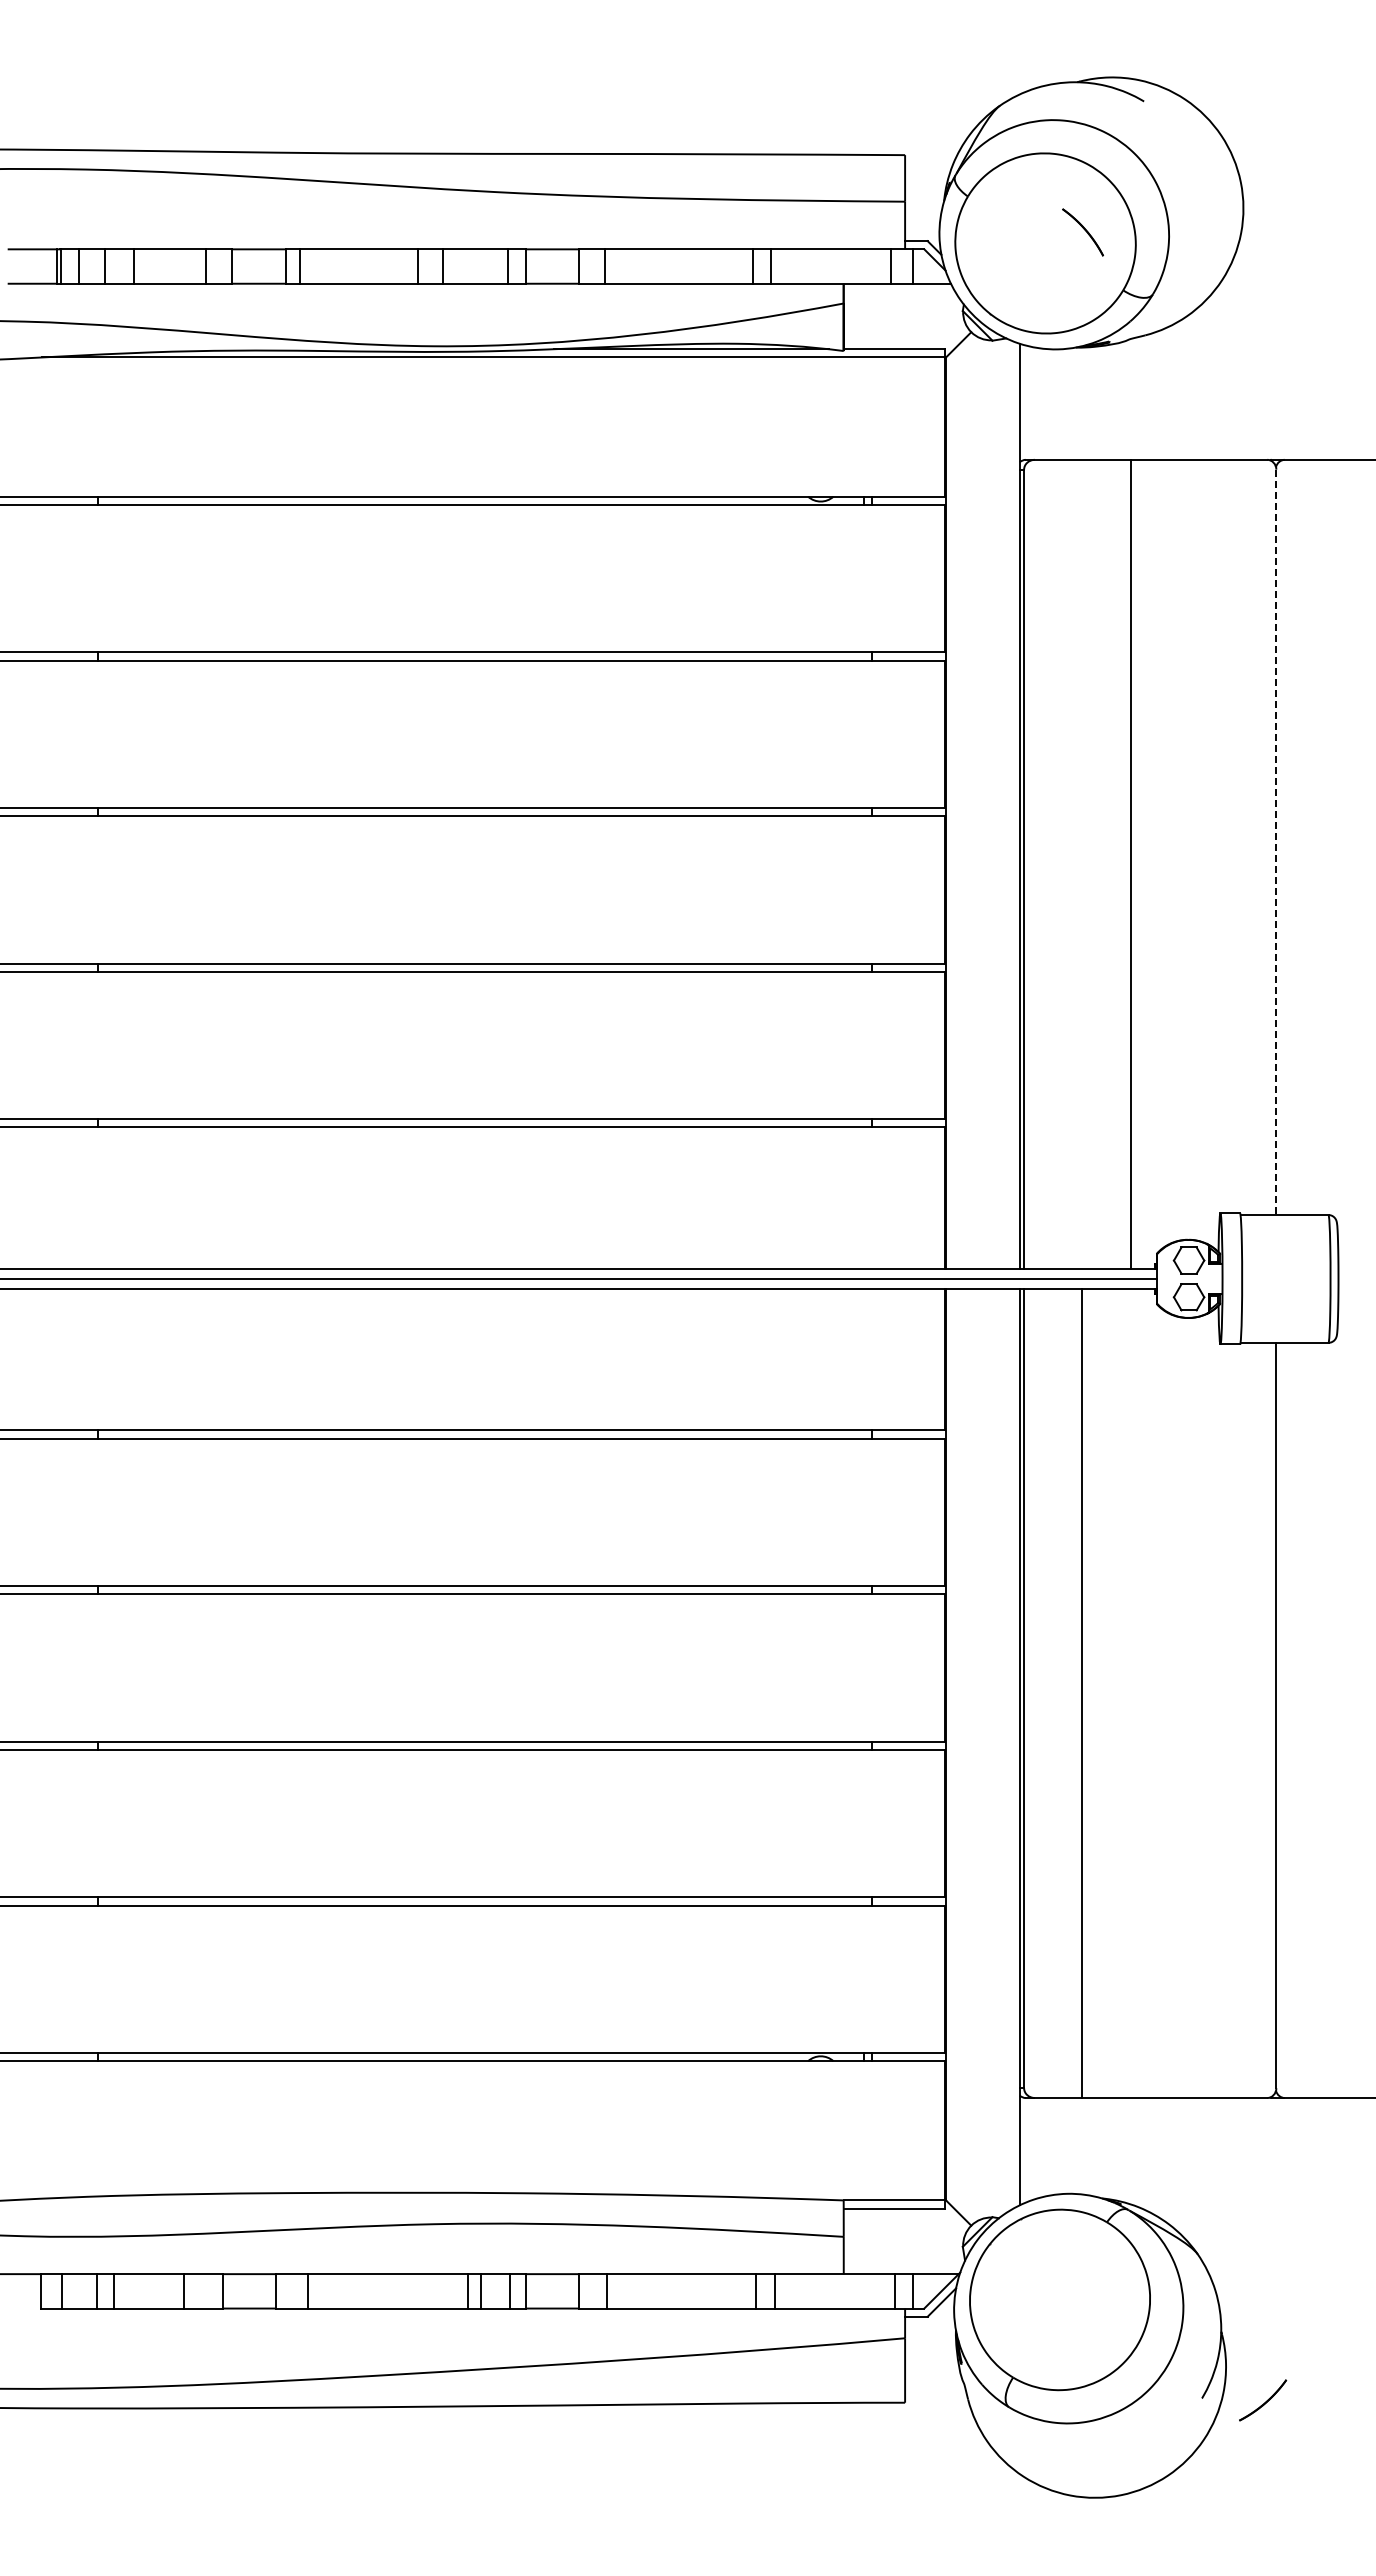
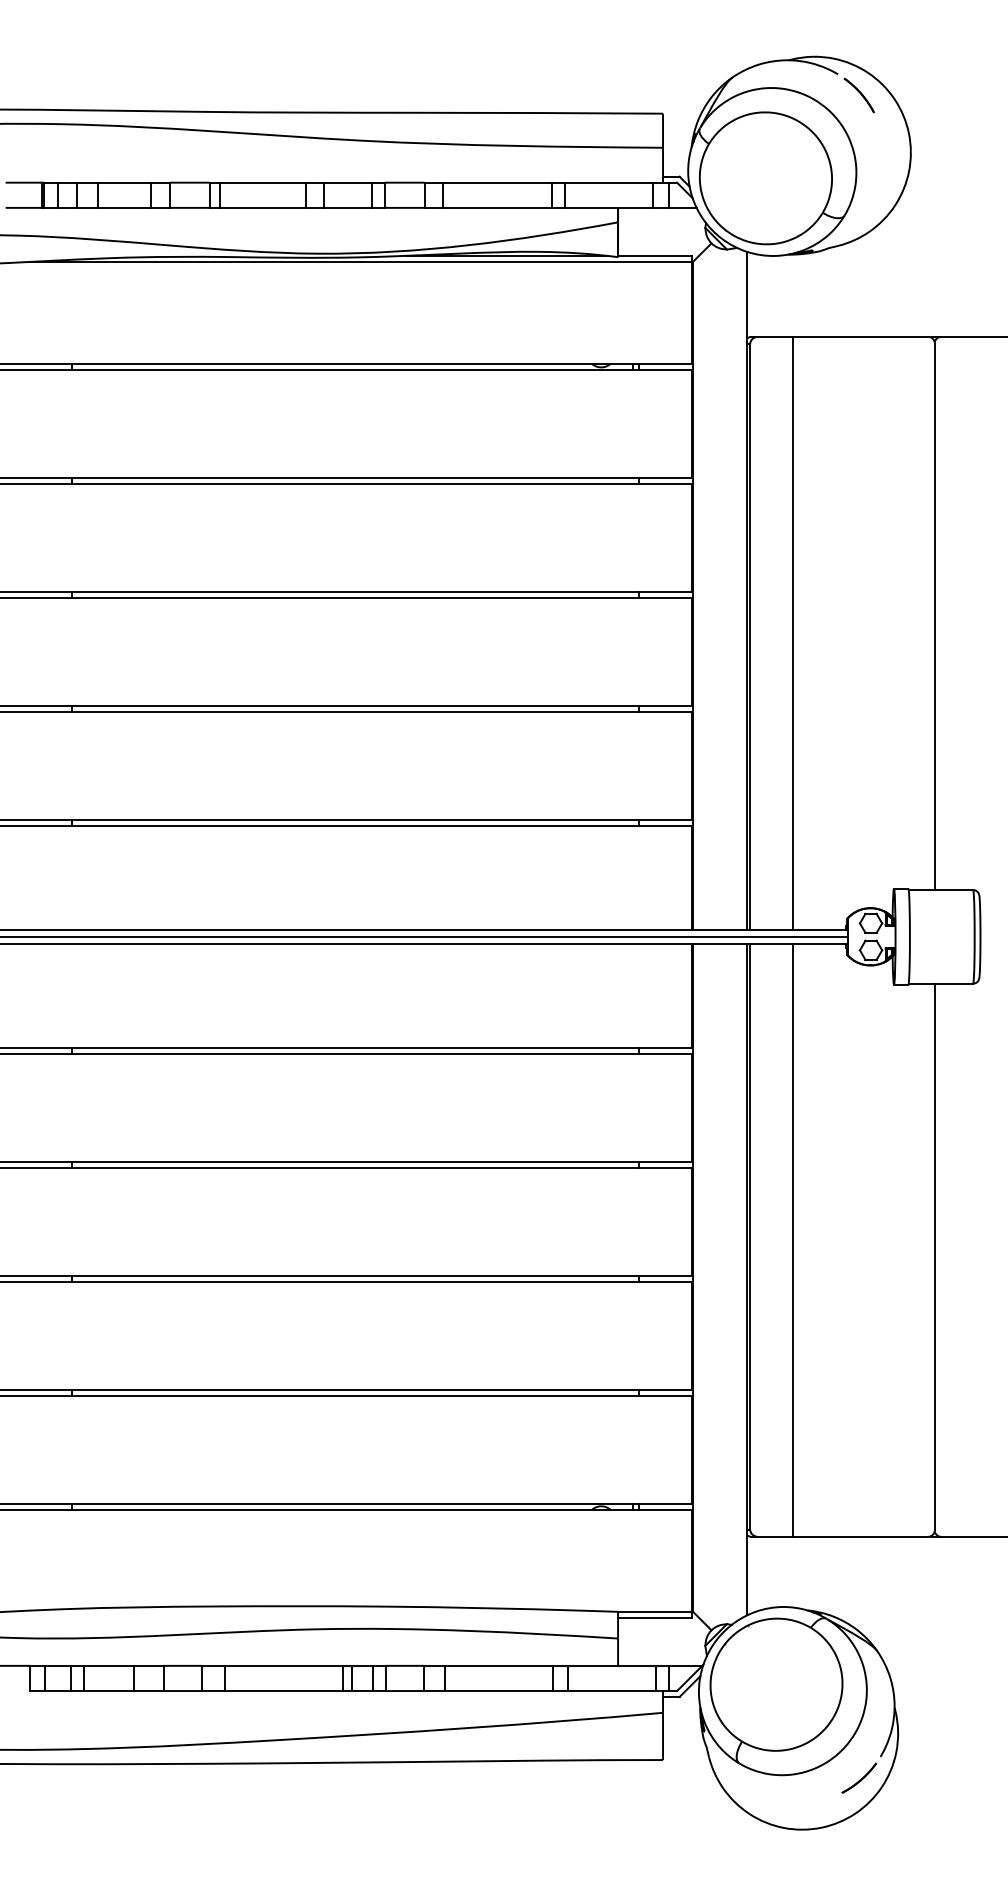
part: (1082, 232) -> (858, 95), moved
line: (1276, 842) -> (935, 617), dashed -> solid
line: (1131, 864) -> (792, 633), moved
part: (1263, 2400) -> (859, 1778), moved

